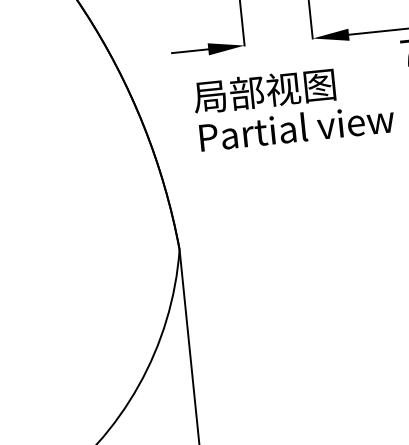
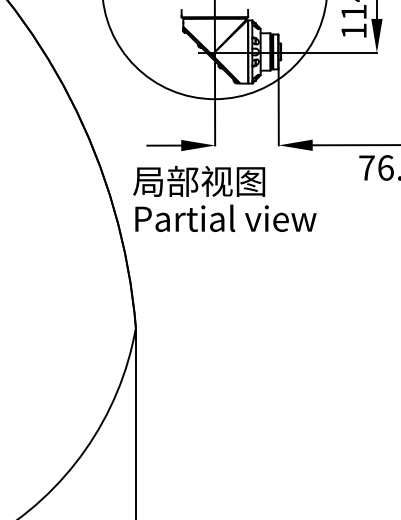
text: (293, 106) -> (224, 198), moved

